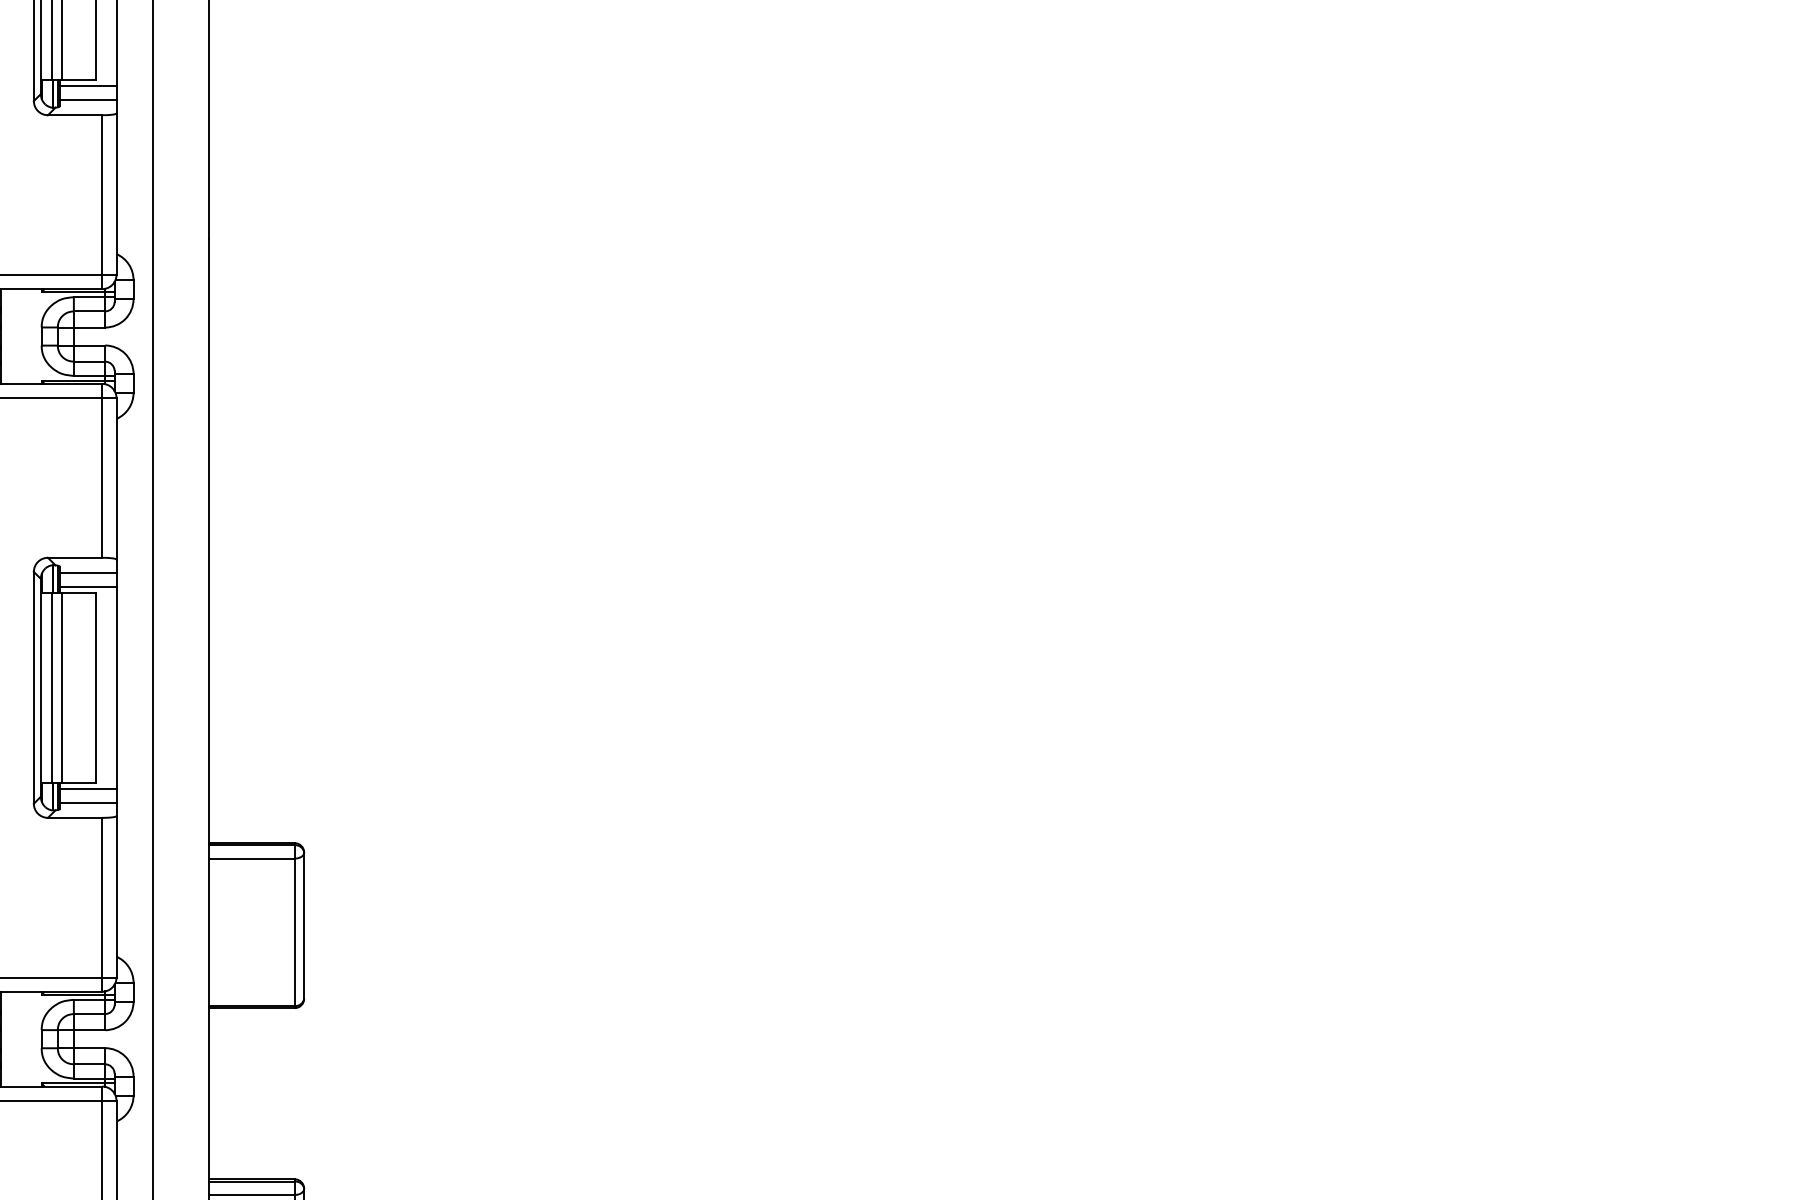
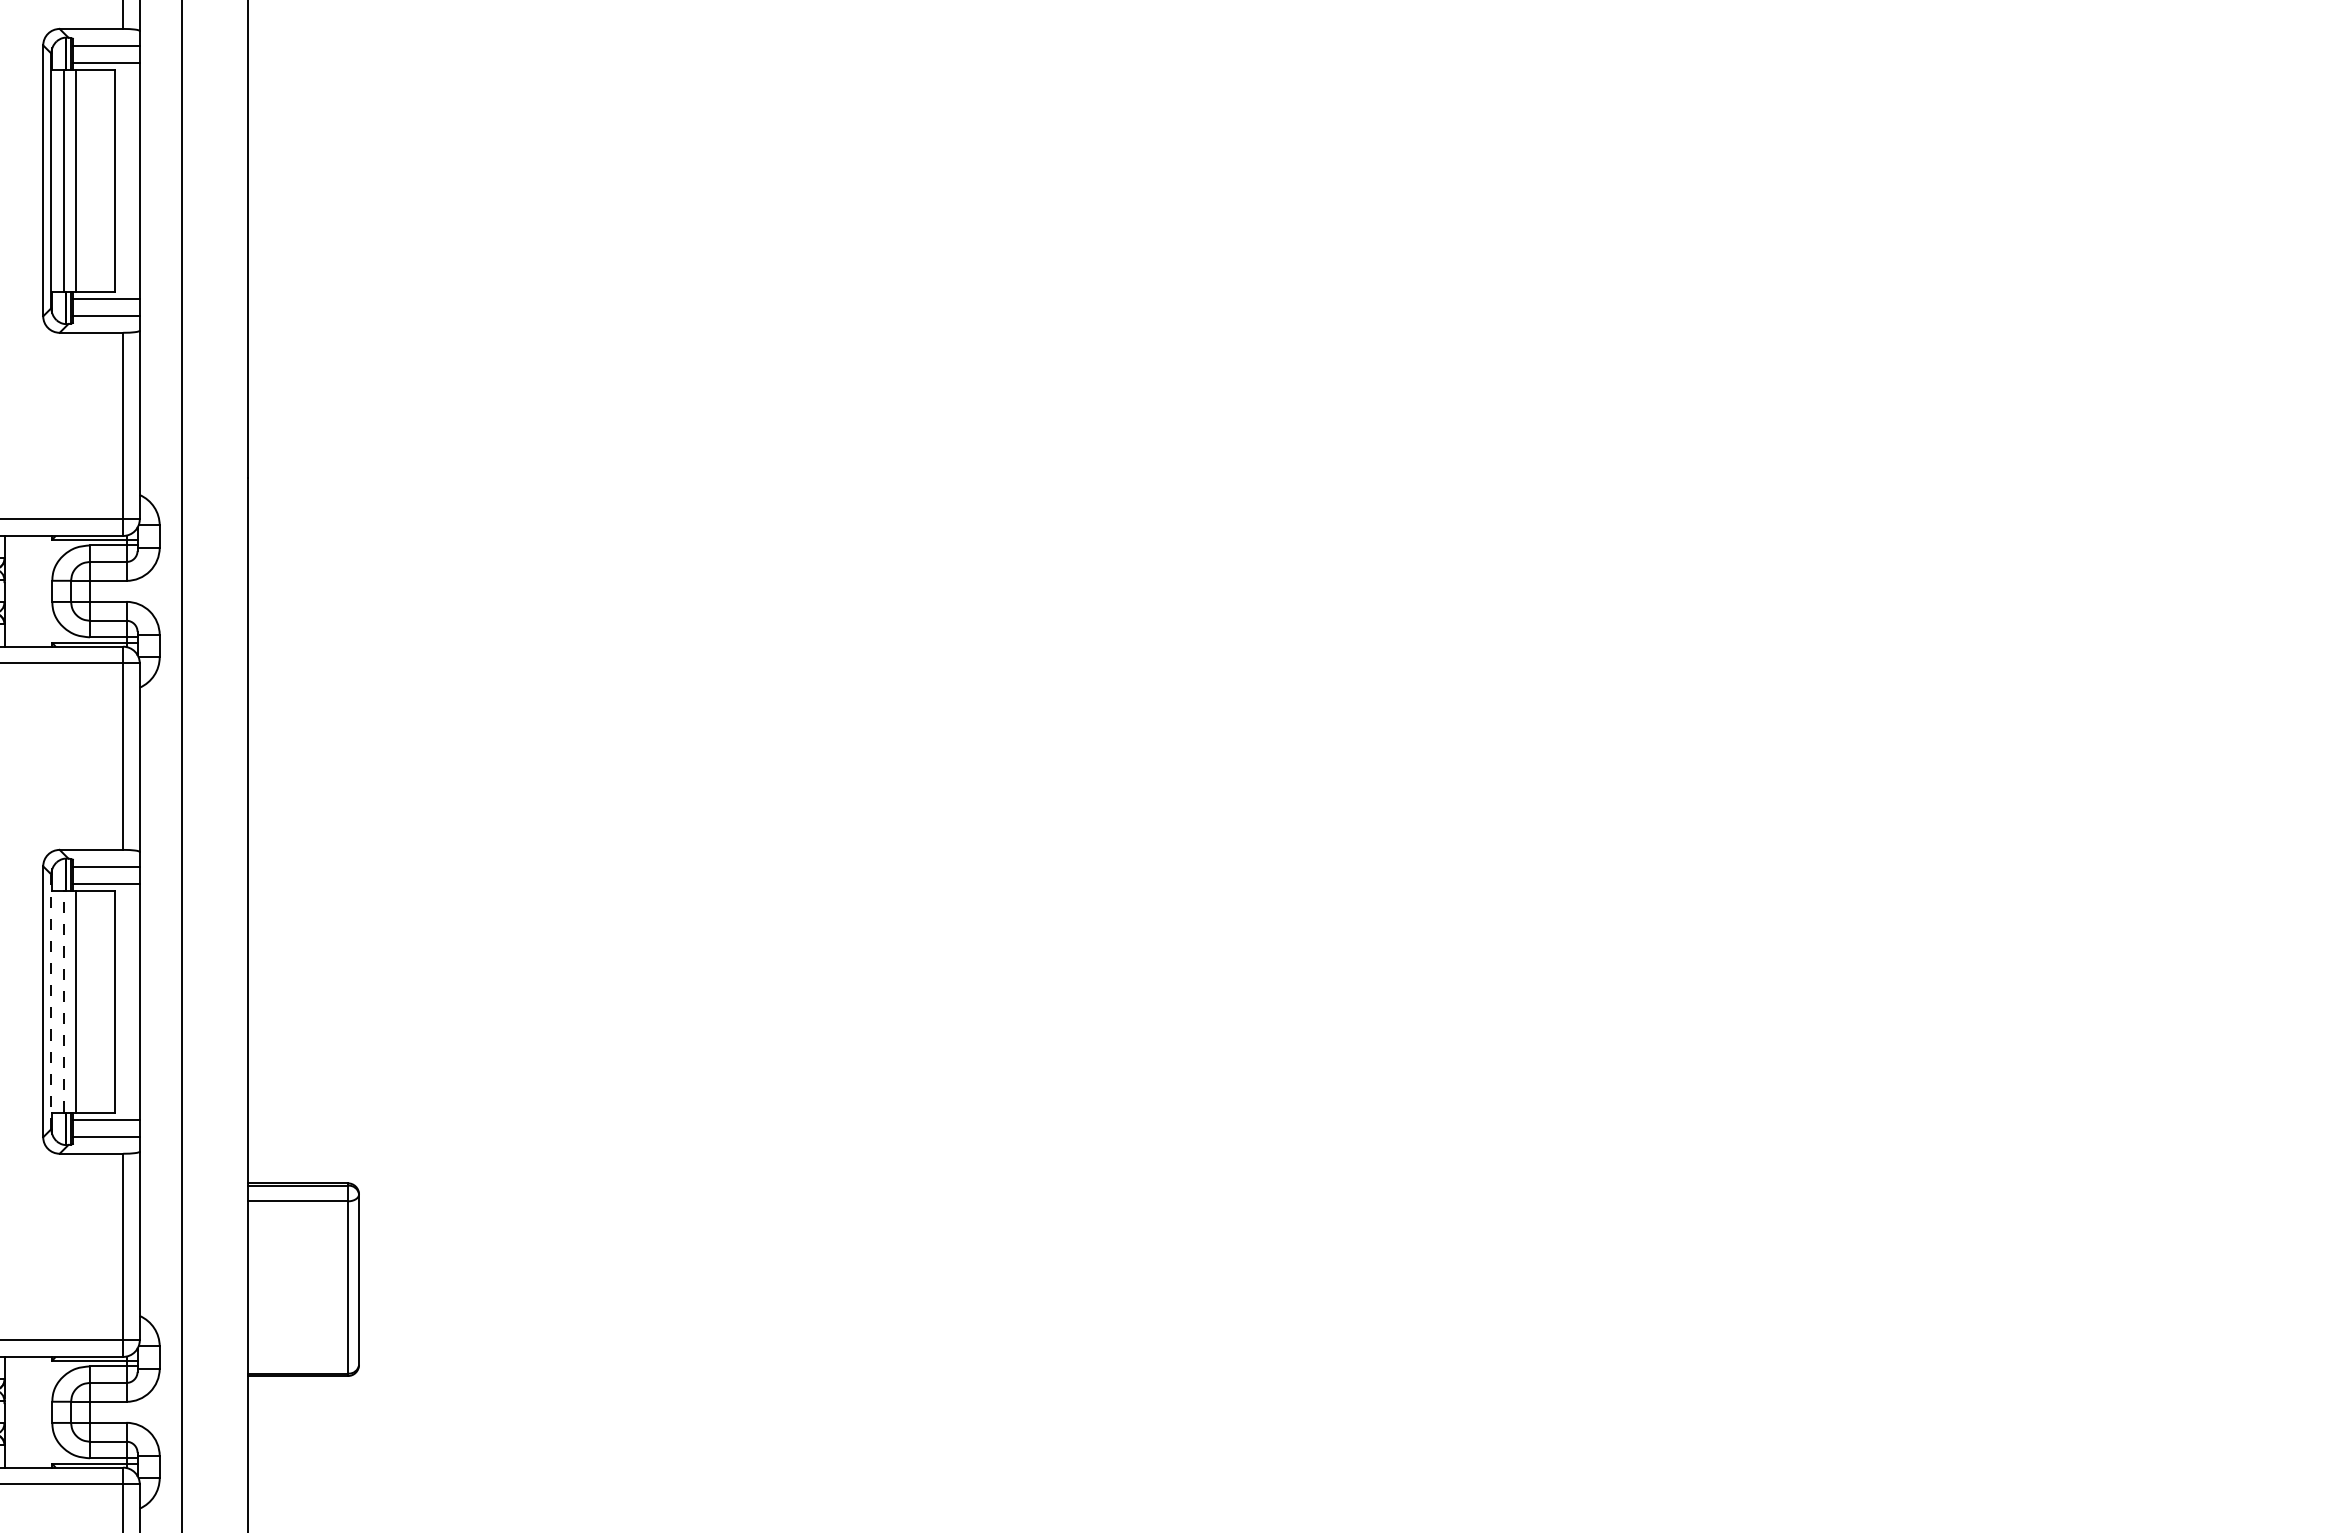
line: (40, 687) -> (51, 1001), solid -> dashed
line: (52, 687) -> (64, 1001), solid -> dashed

